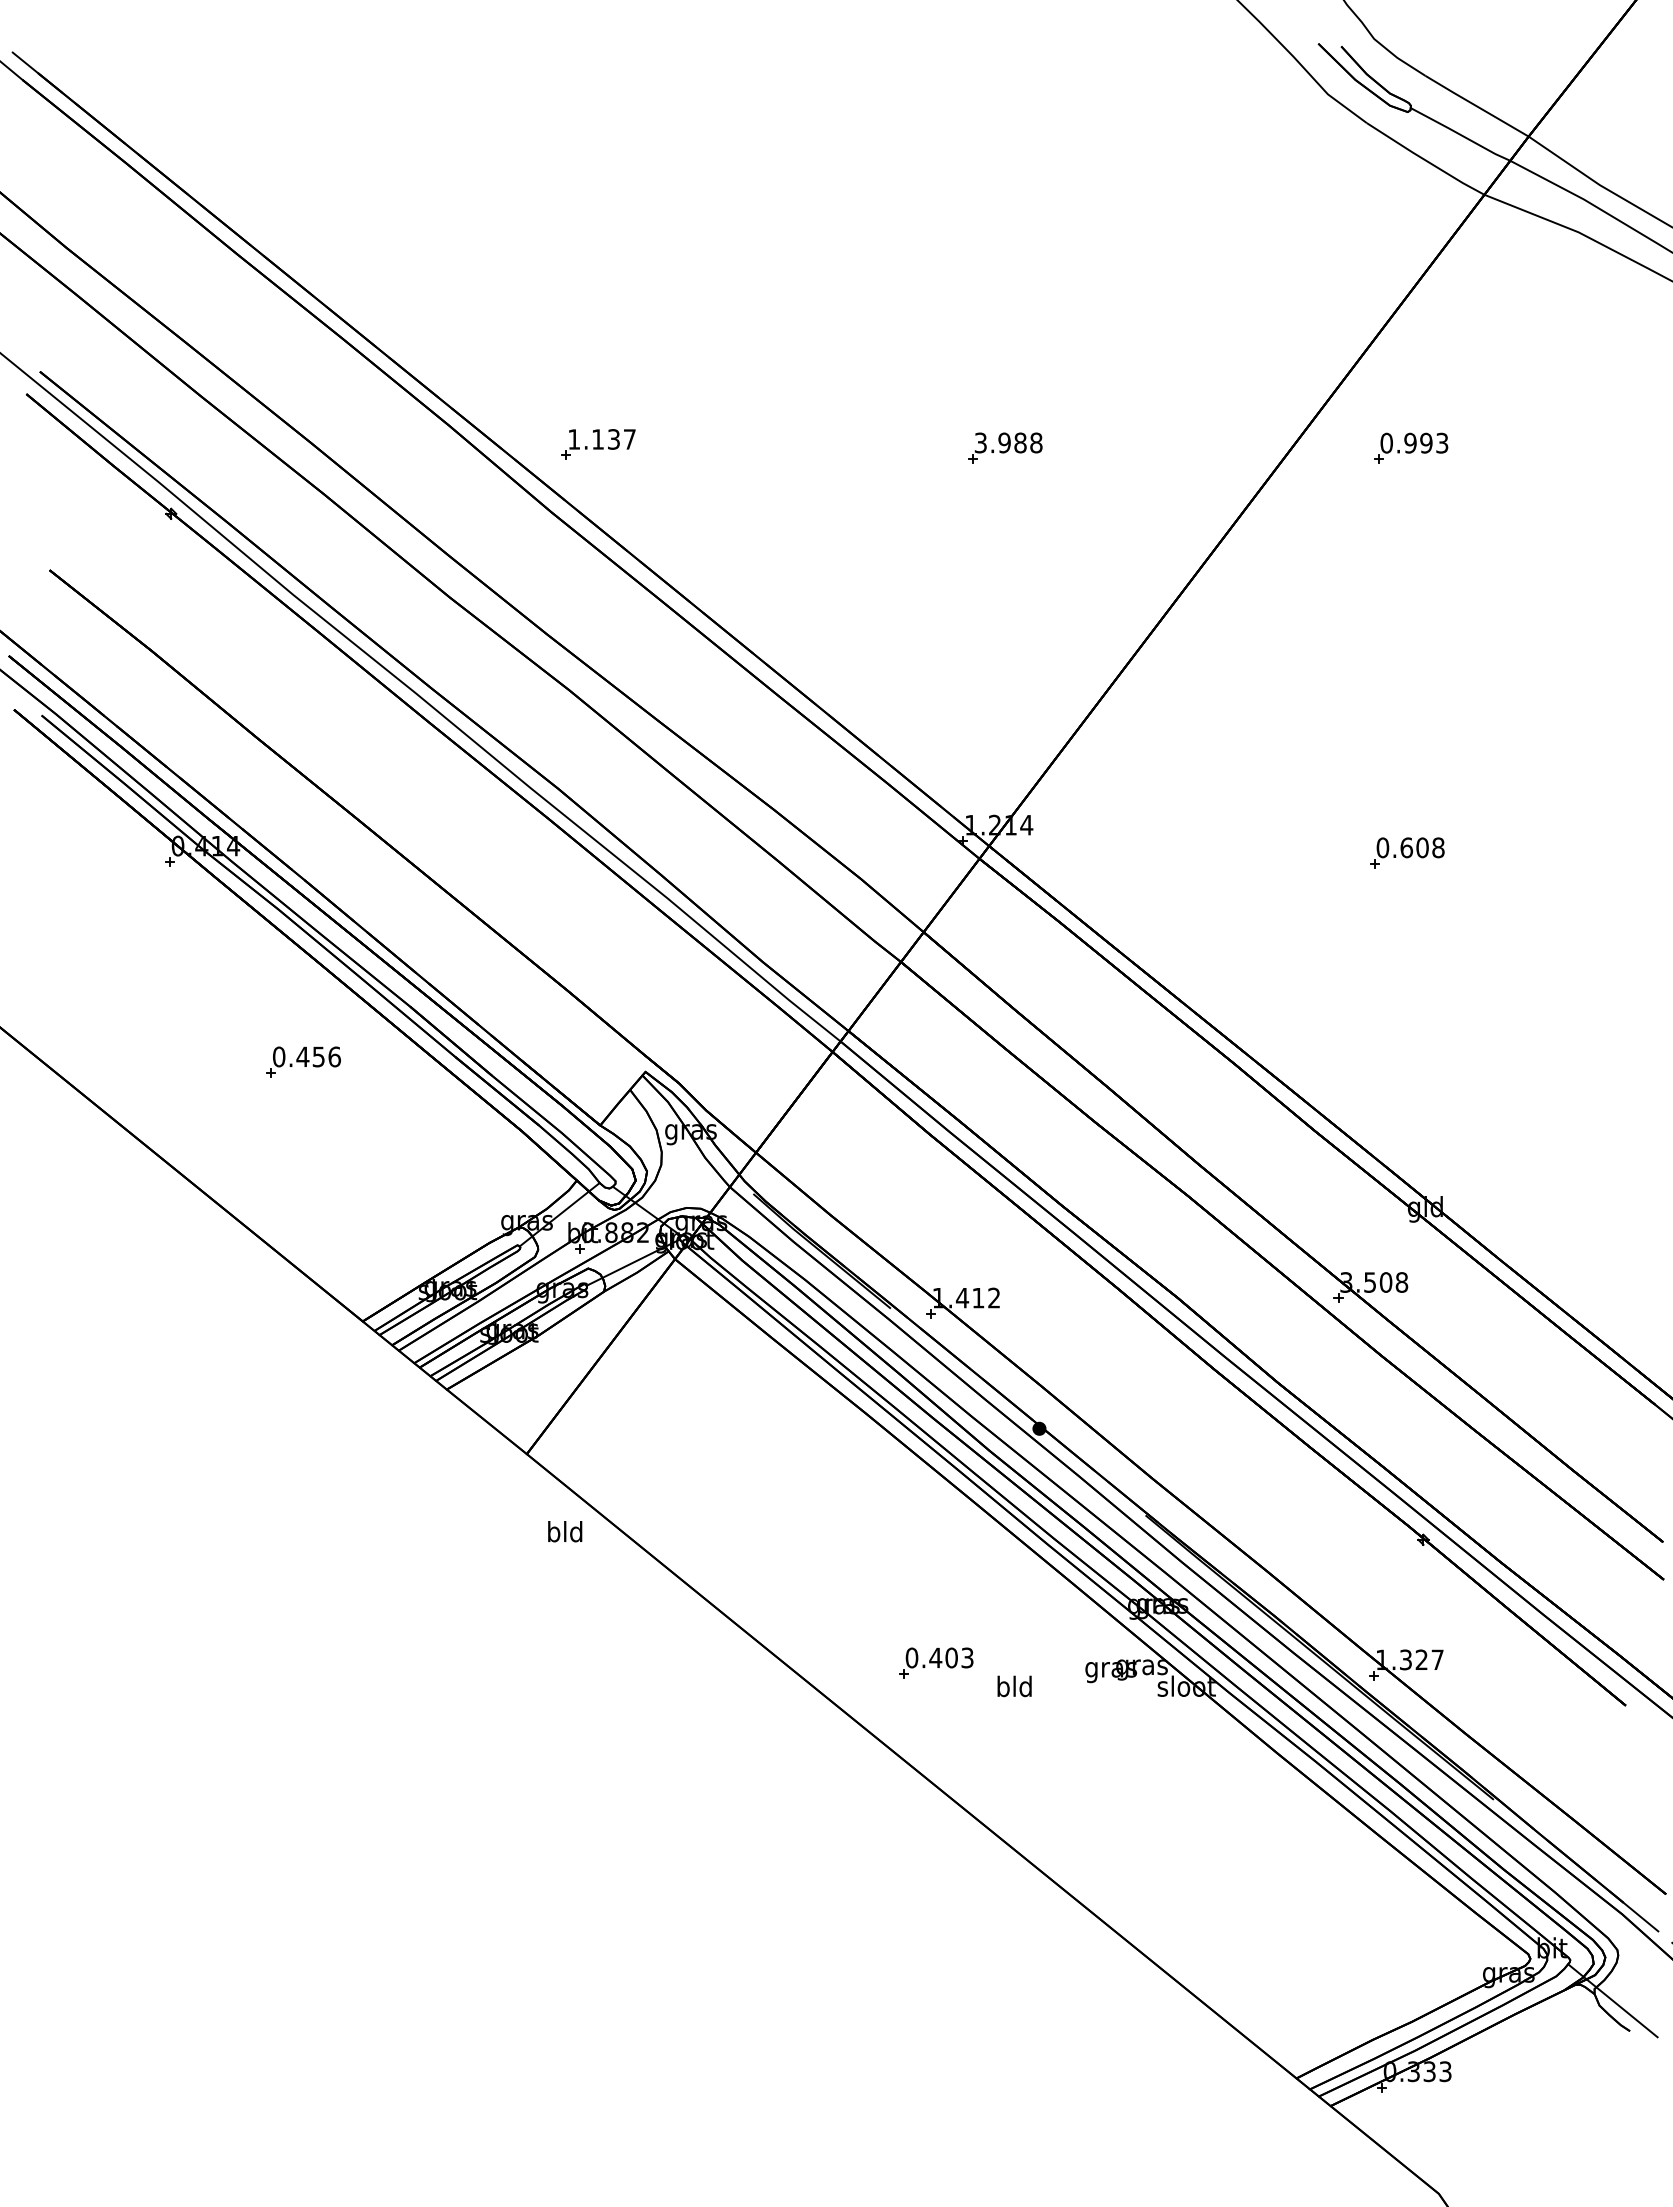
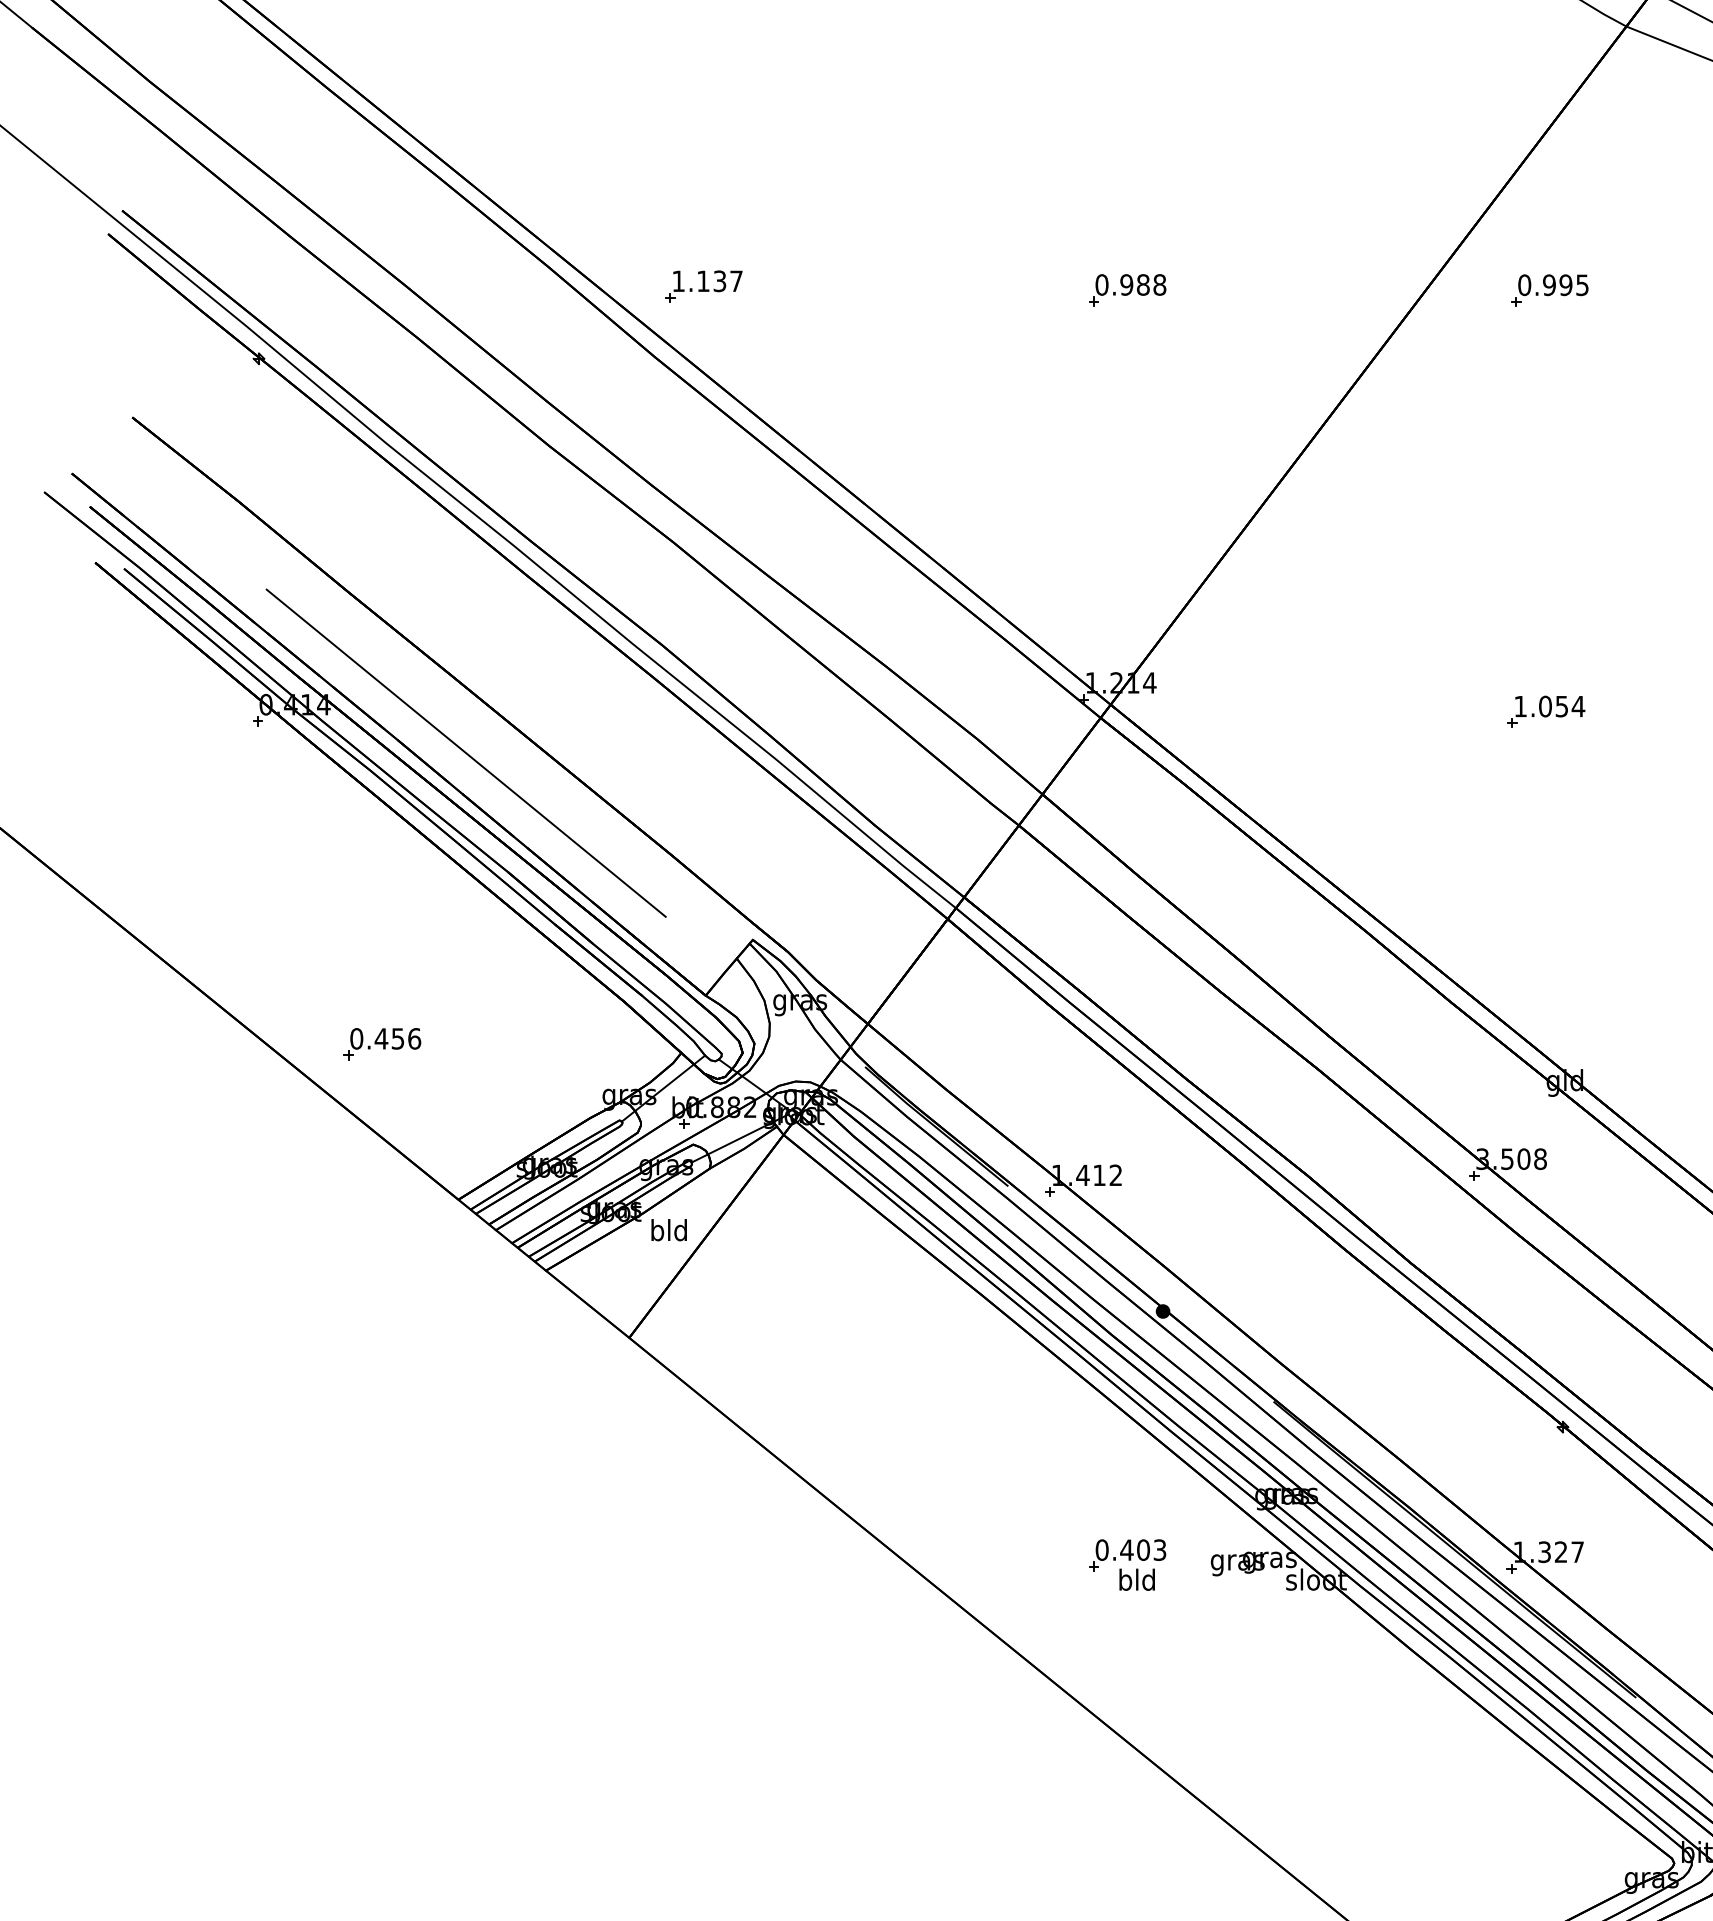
text: (980, 442) -> (1101, 284), 3.988 -> 0.988
text: (1442, 442) -> (1582, 284), 0.993 -> 0.995
text: (1410, 847) -> (1549, 706), 0.608 -> 1.054
line: (369, 892) -> (465, 753), added
part: (303, 1061) -> (382, 1043), moved
text: (565, 1531) -> (669, 1229), moved
part: (936, 1662) -> (1127, 1554), moved

